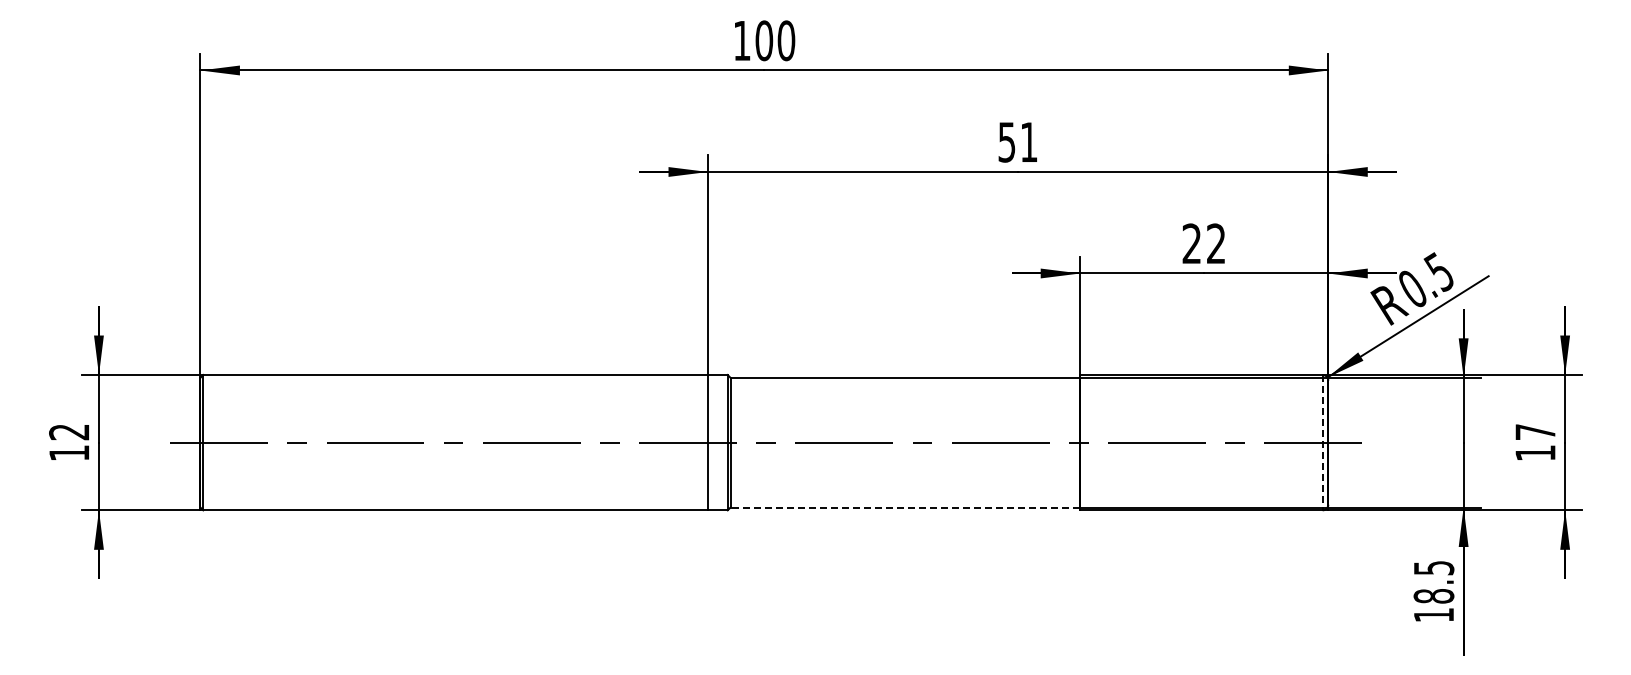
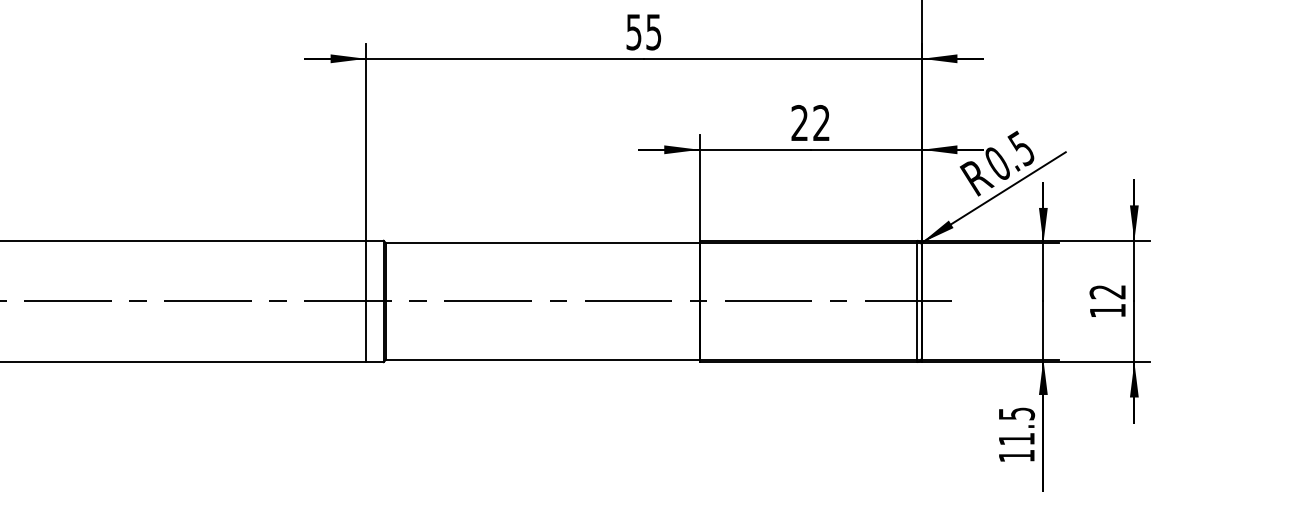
text: (1028, 142) -> (653, 32), 51 -> 55
text: (1535, 432) -> (1107, 292), 17 -> 12
line: (1322, 442) -> (916, 301), dashed -> solid
line: (905, 507) -> (543, 359), dashed -> solid
text: (1433, 596) -> (1016, 439), 18.5 -> 11.5

